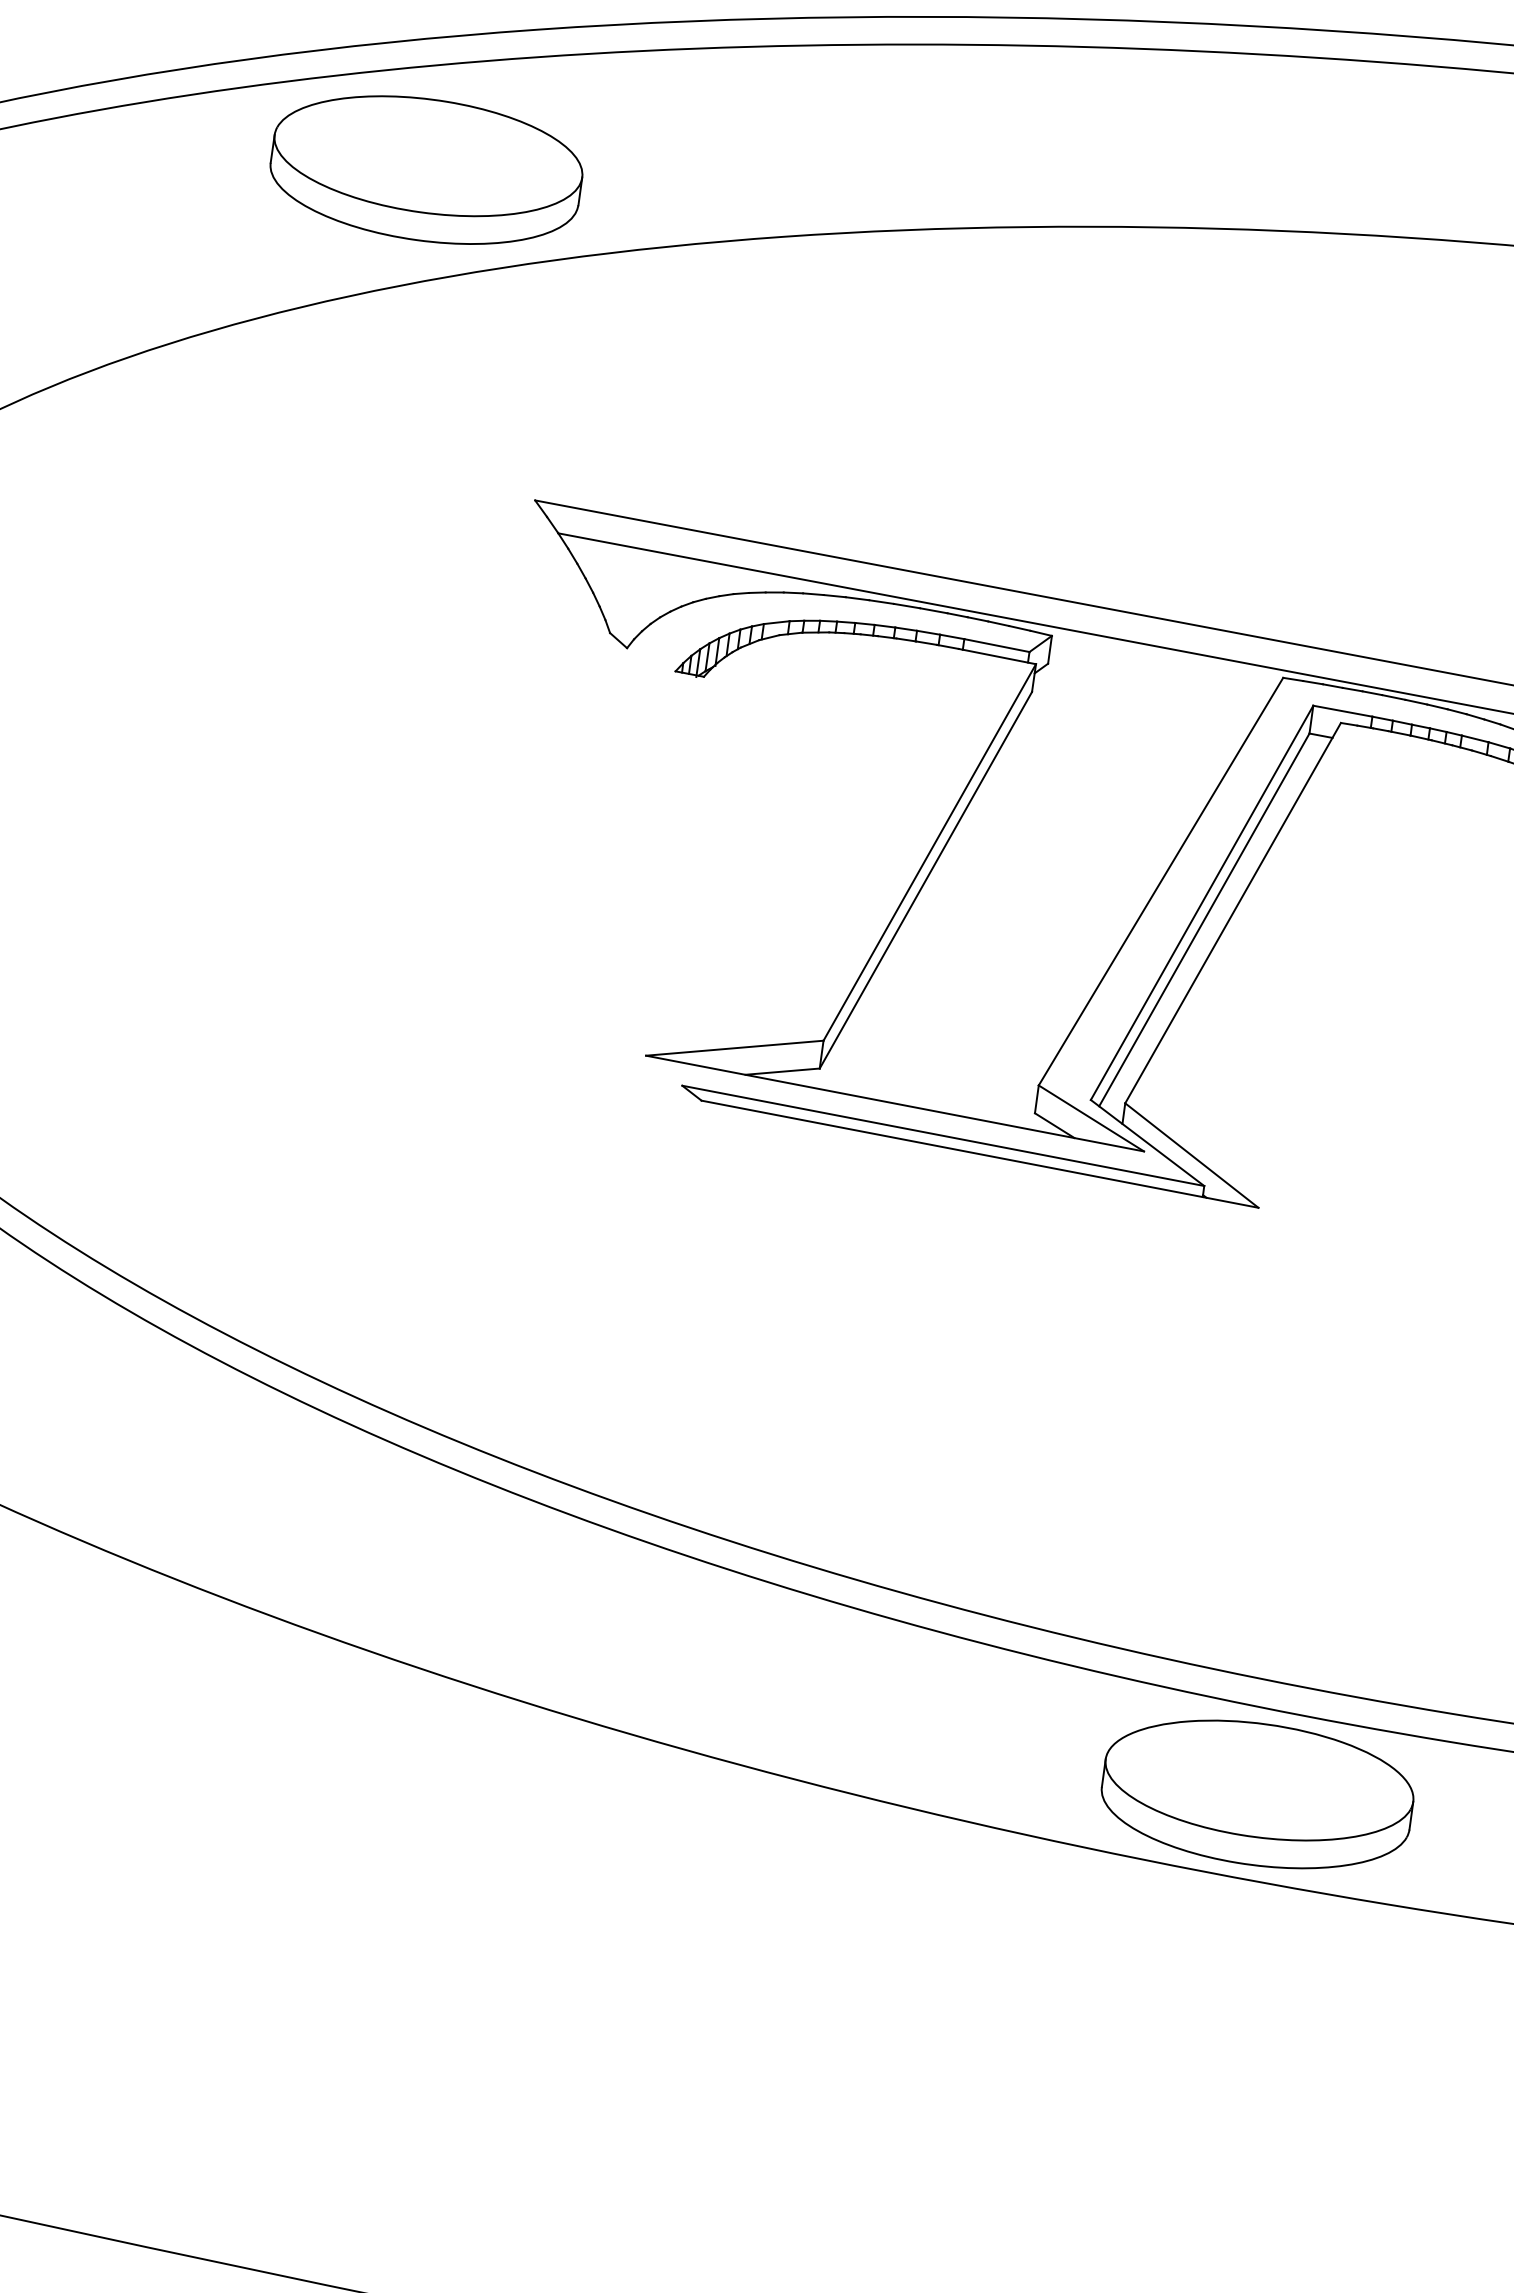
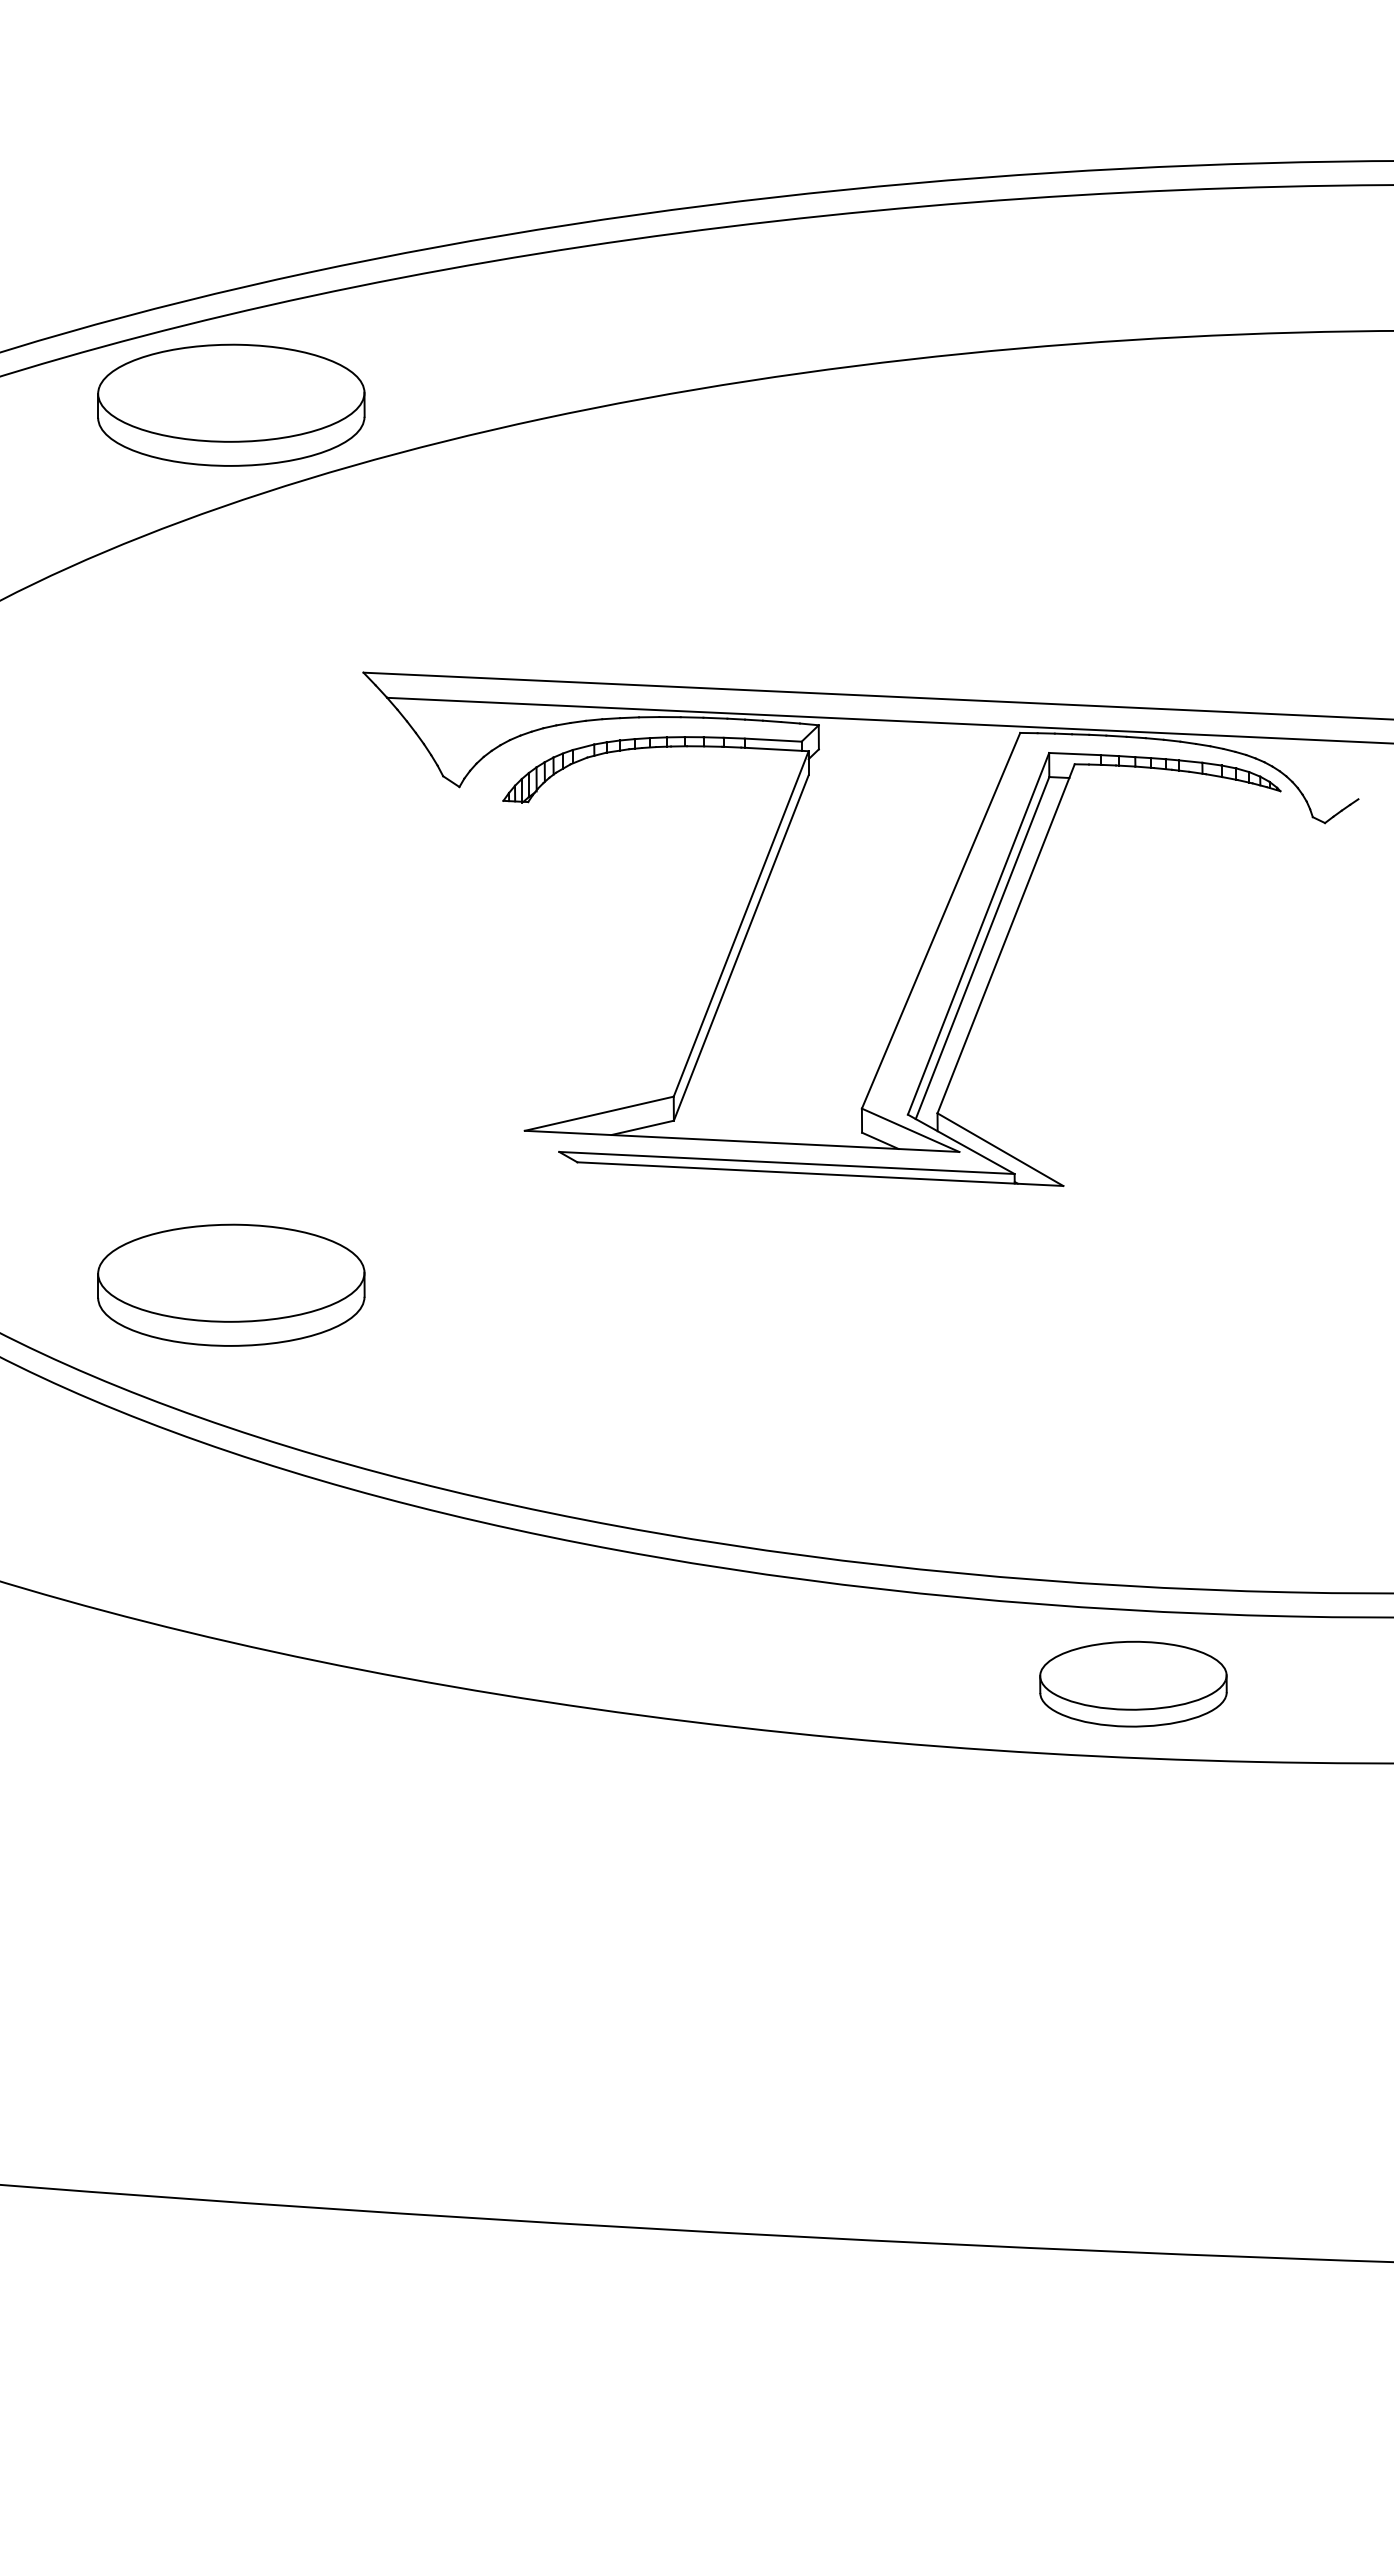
part: (282, 1184) -> (231, 1284), added
part: (1257, 1793) -> (1133, 1683), size x0.7

